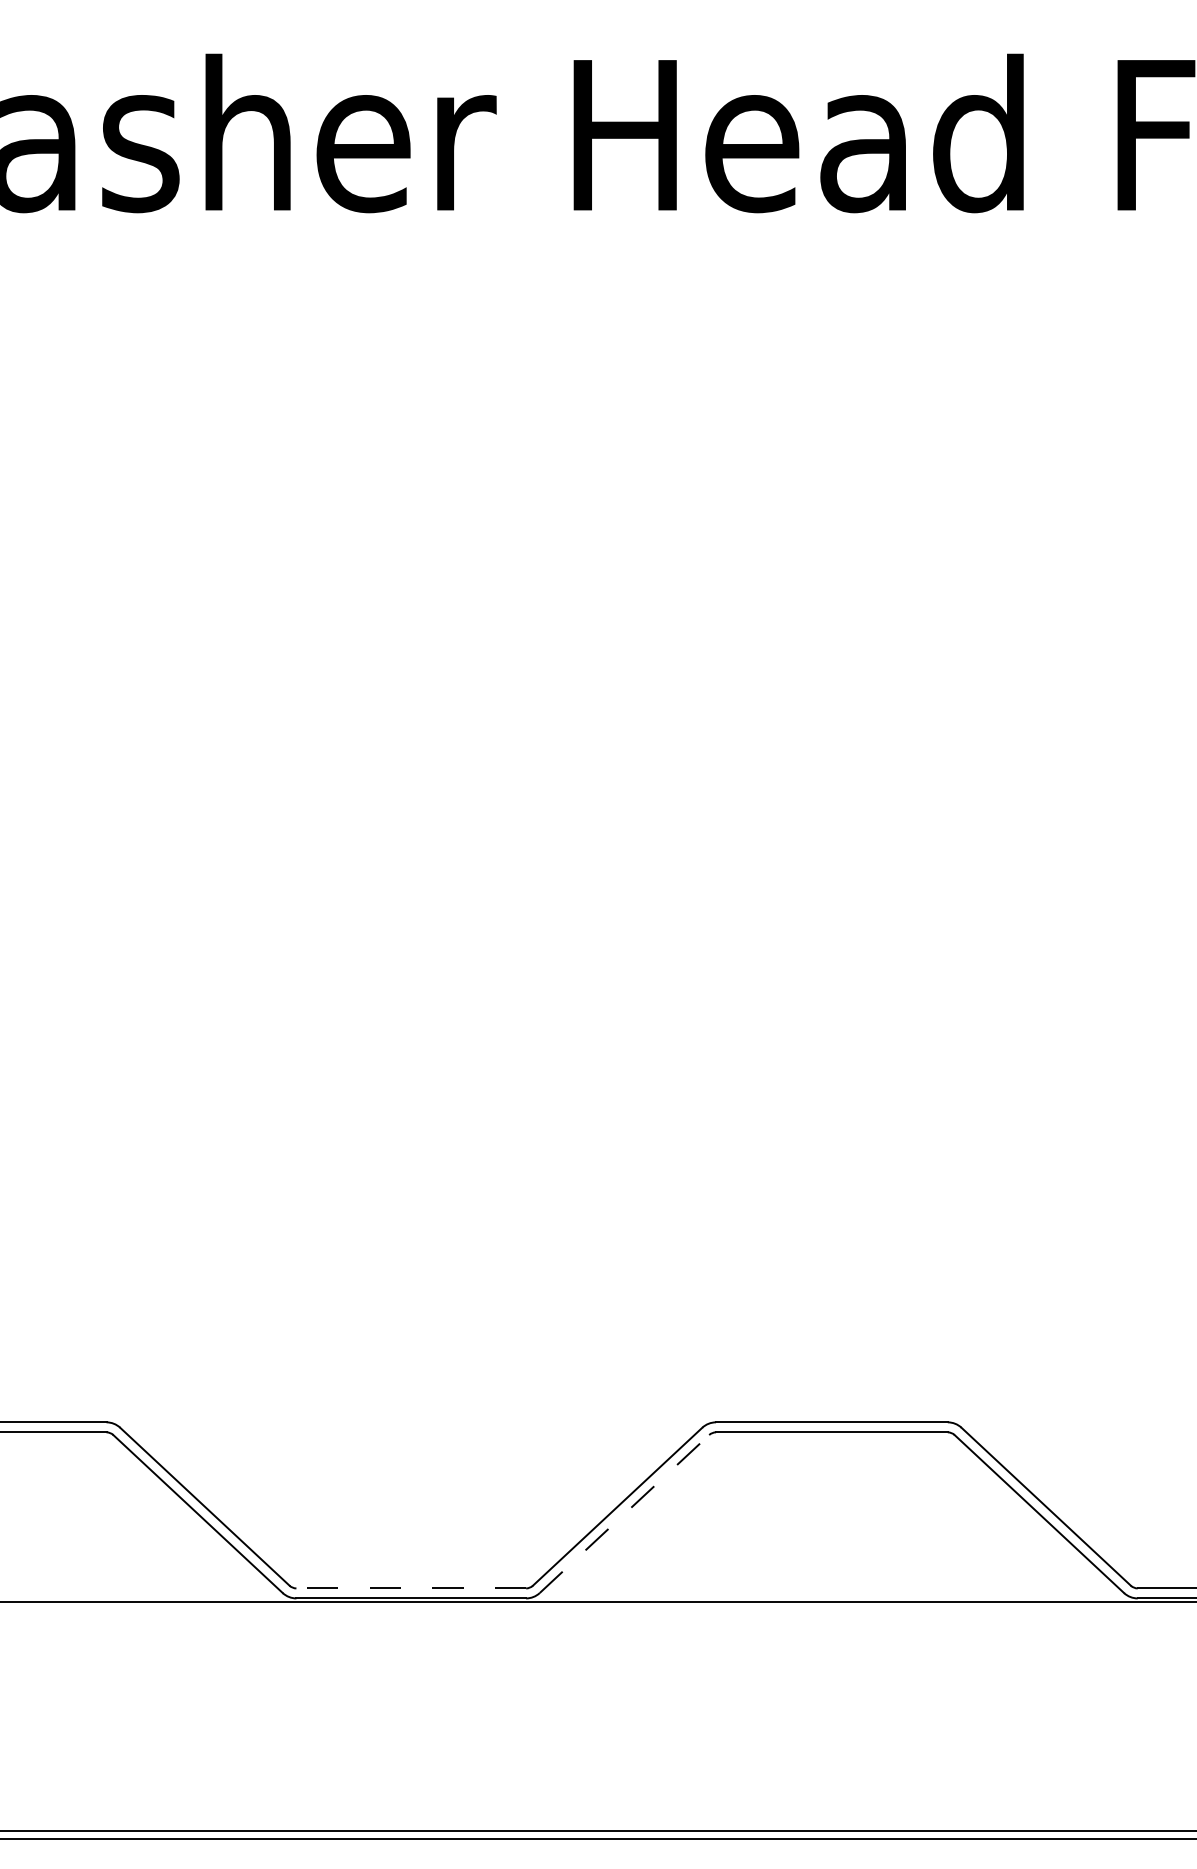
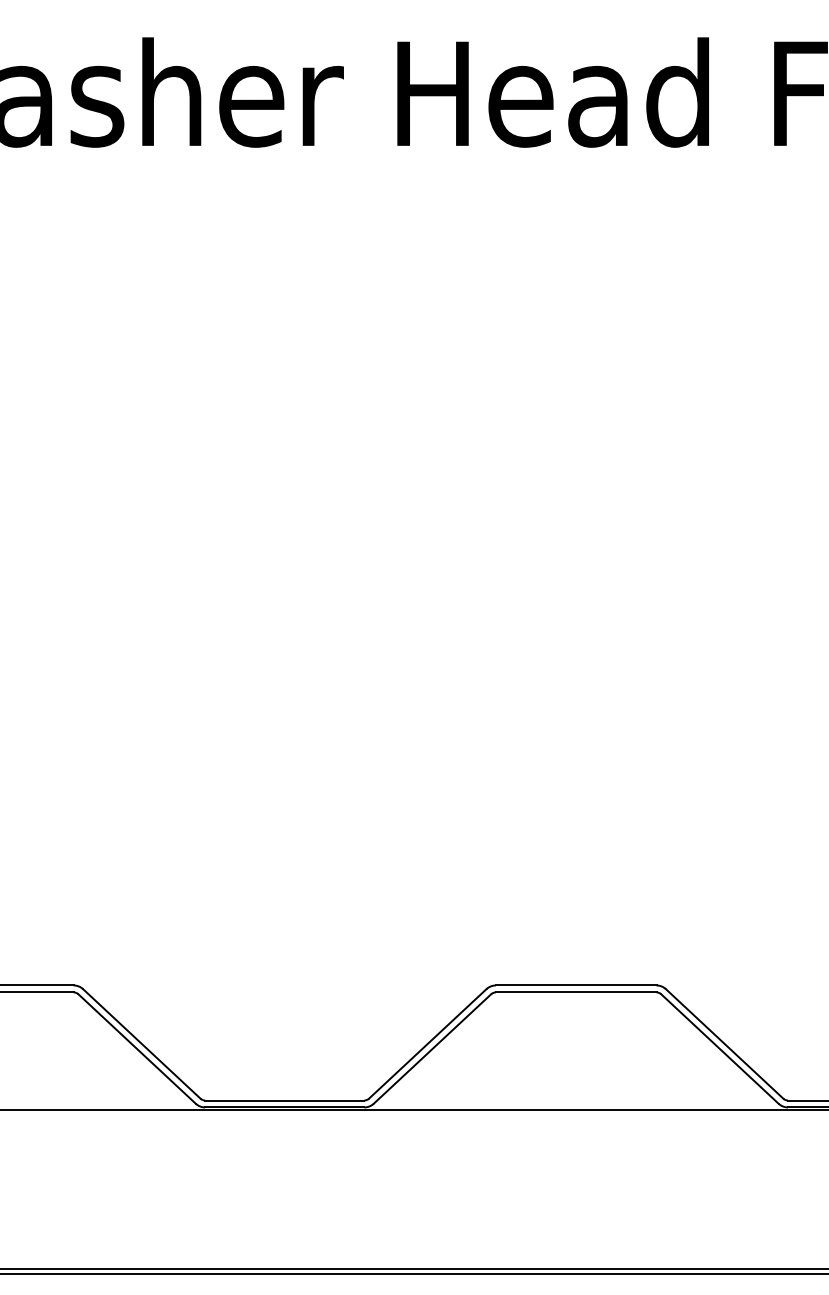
line: (624, 1513) -> (432, 1048), dashed -> solid
line: (410, 1588) -> (284, 1100), dashed -> solid

